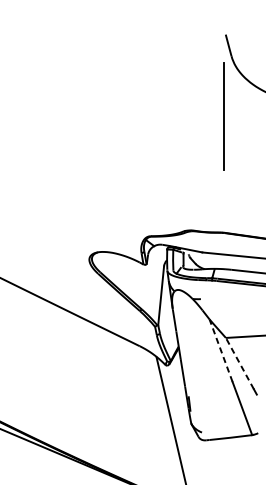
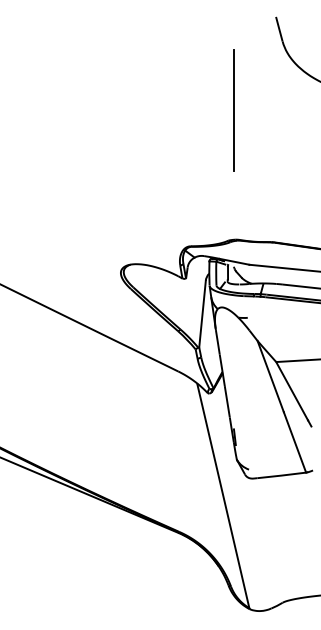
line: (223, 116) -> (233, 110), moved
line: (220, 350) -> (270, 376), dashed -> solid
line: (239, 362) -> (291, 390), dashed -> solid

